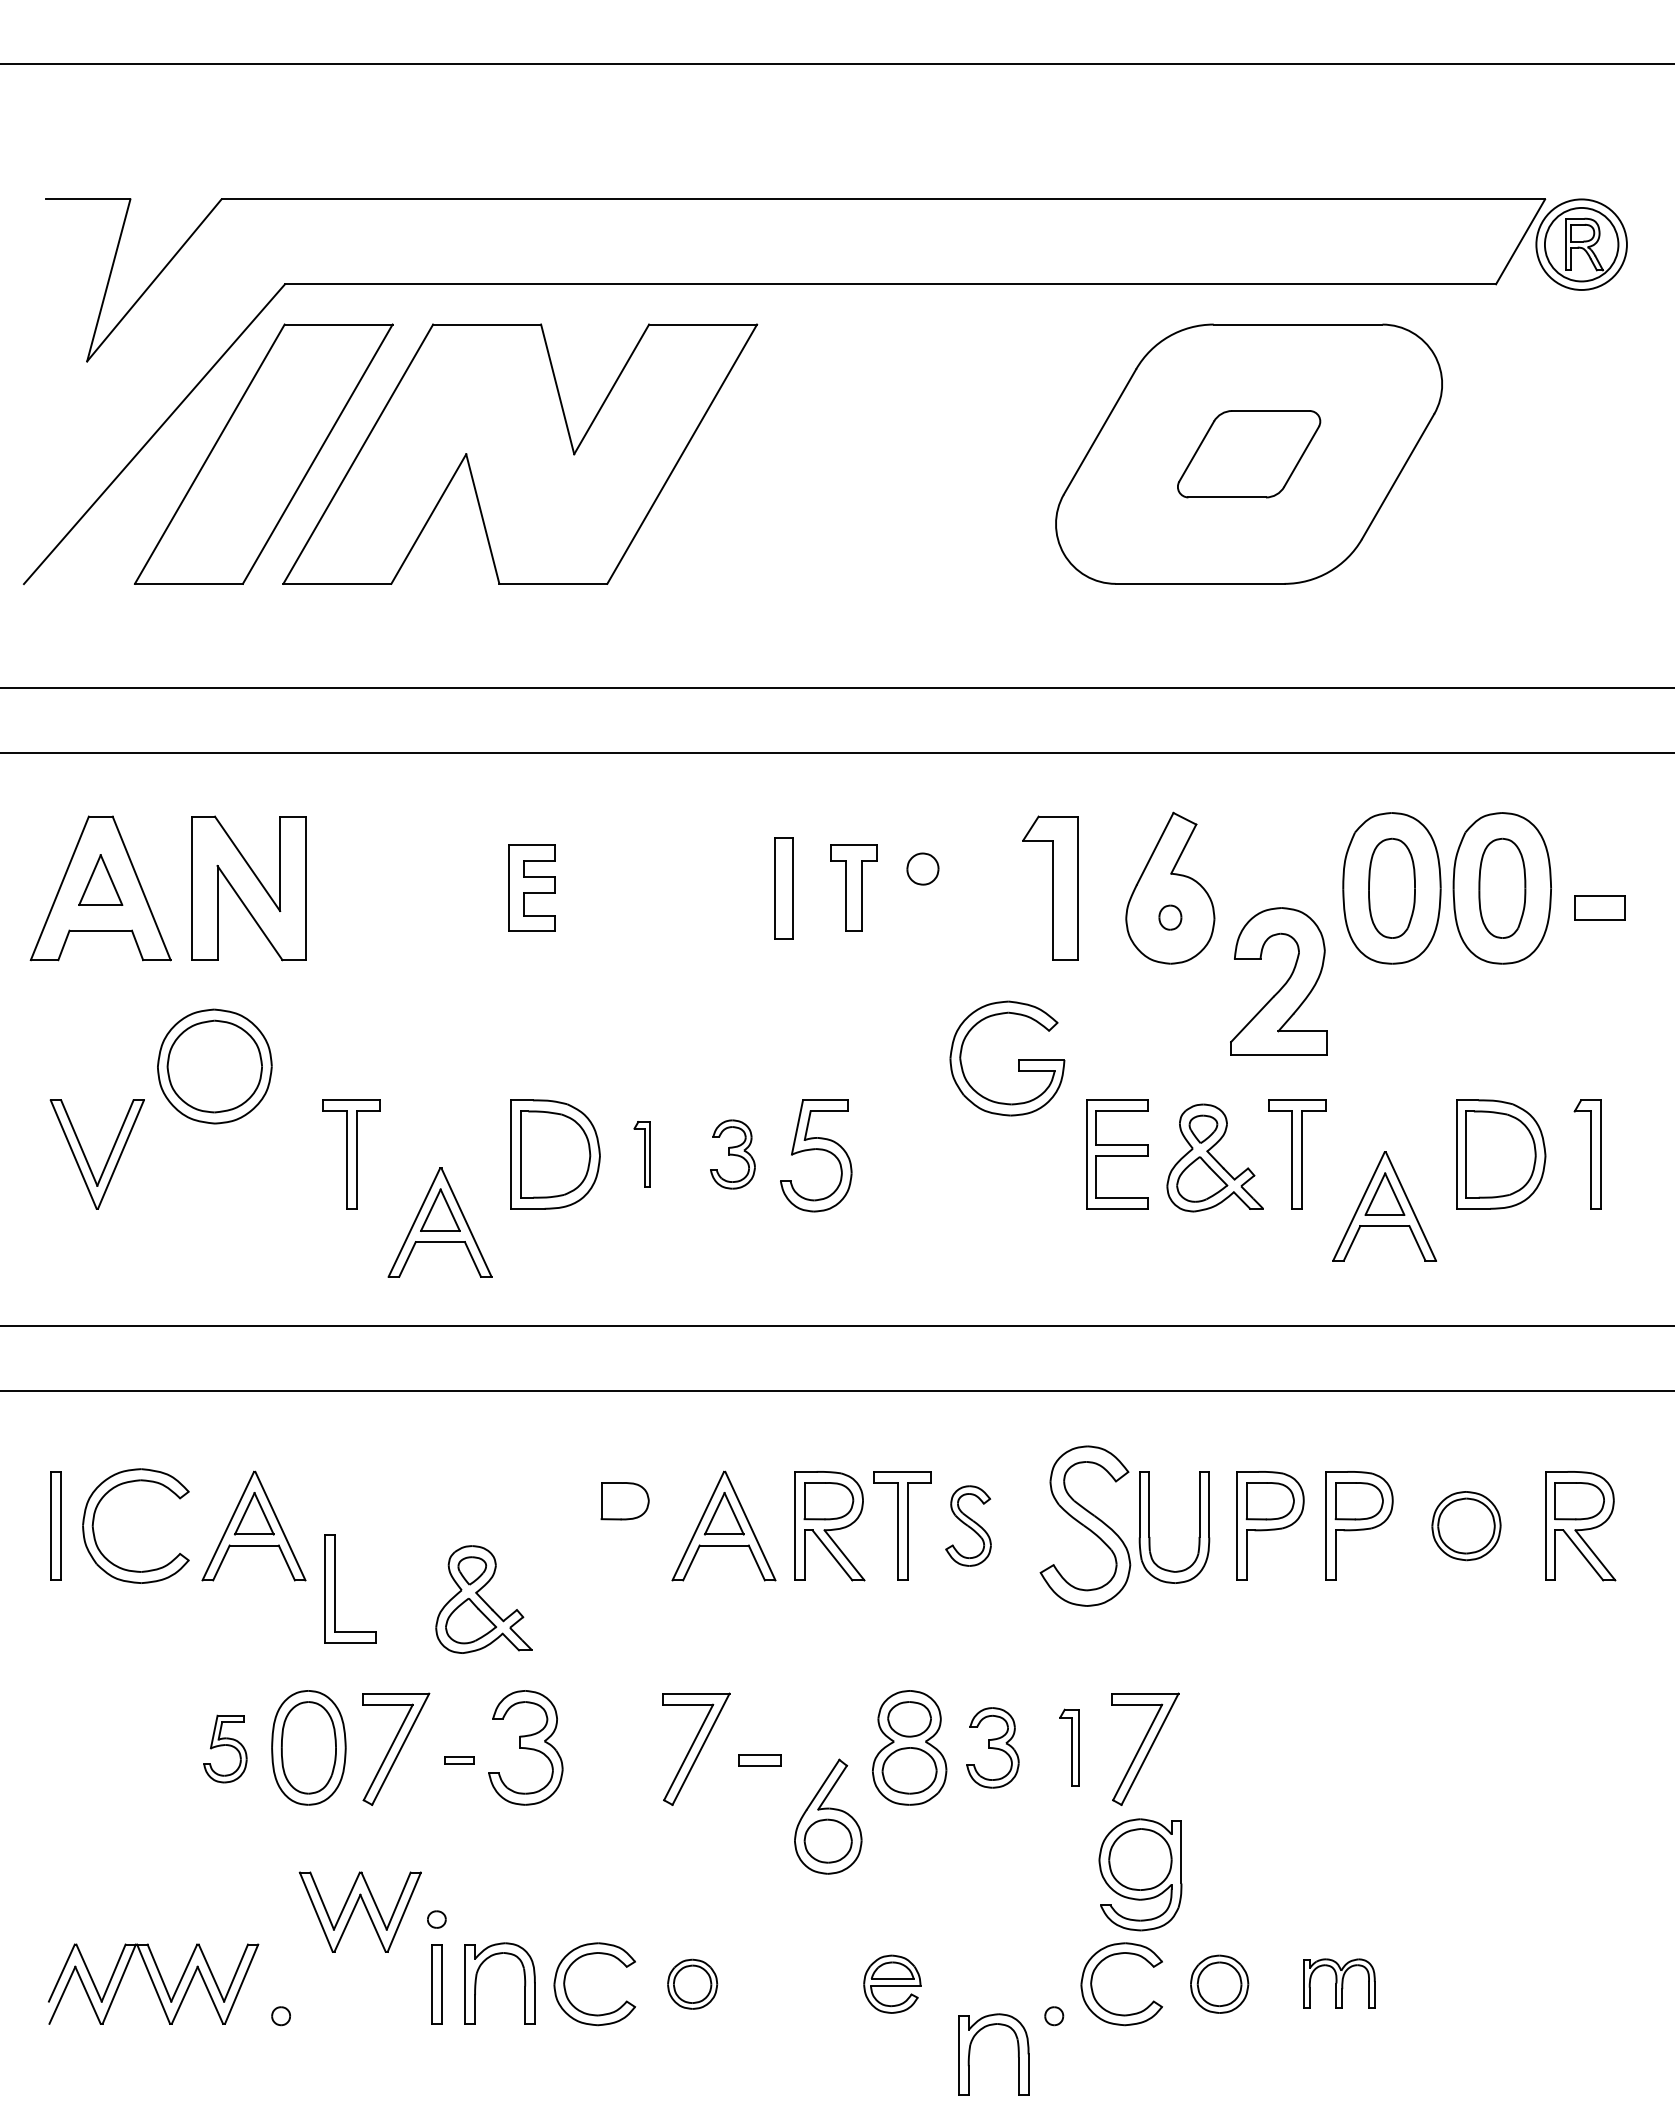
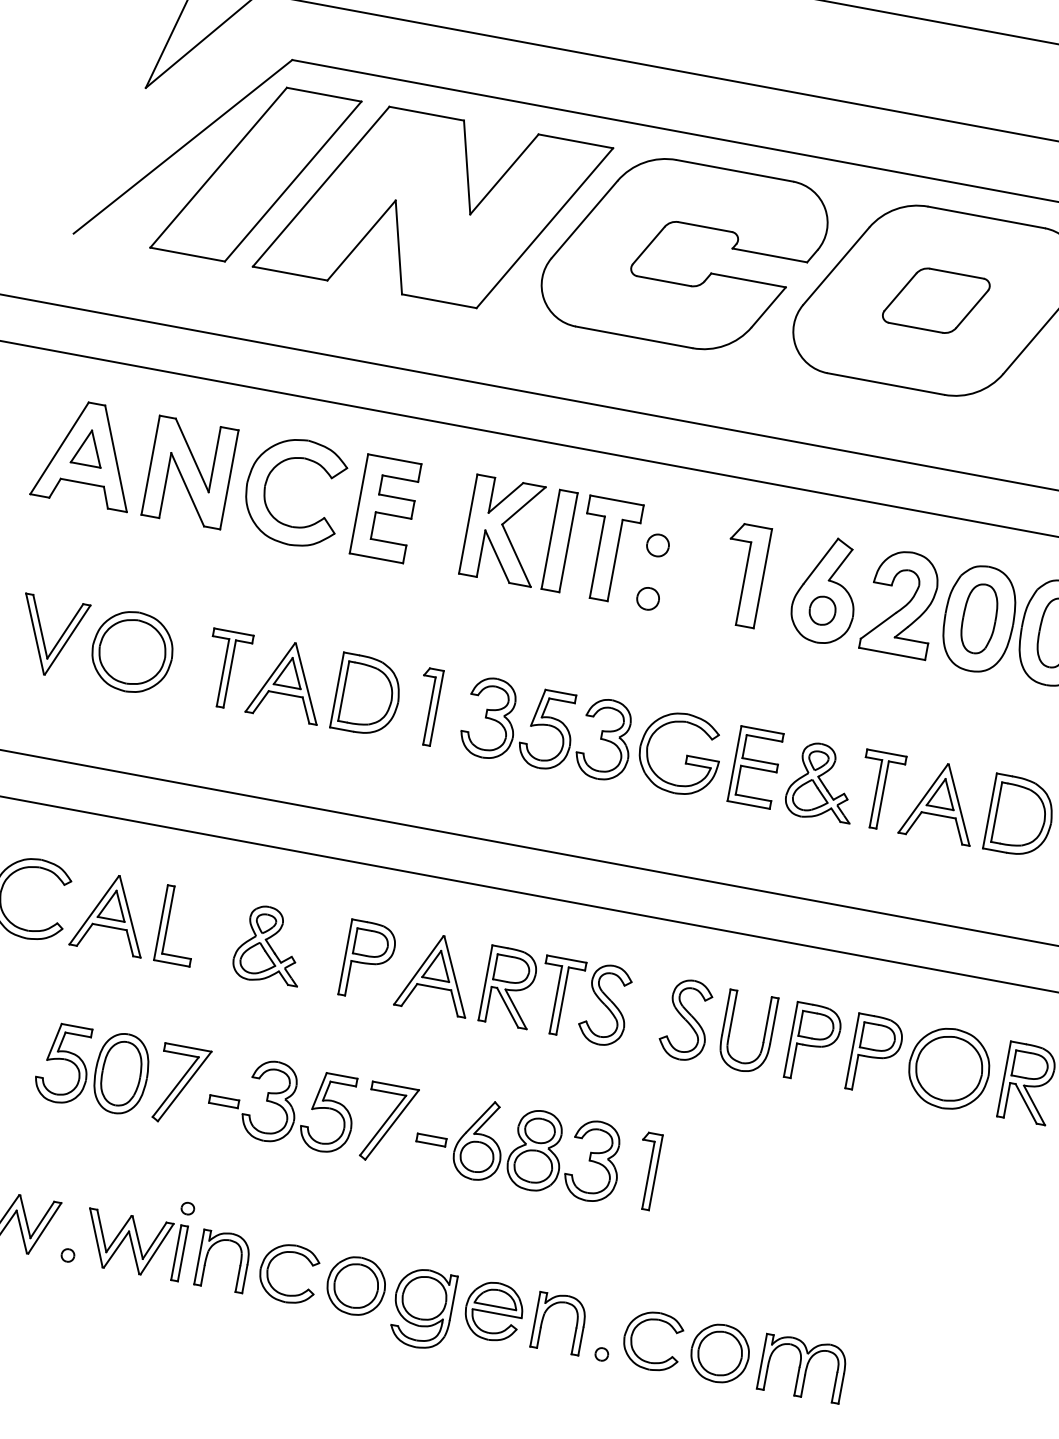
part: (884, 411) -> (690, 224), added
part: (531, 888) -> (385, 508), size x1.67
part: (703, 888) -> (503, 530), added
part: (783, 888) -> (559, 541), size x1.43
part: (853, 888) -> (607, 550), size x1.67
part: (359, 895) -> (265, 491), added
part: (1170, 917) -> (822, 610), size x1.67
part: (922, 945) -> (647, 598), added
part: (1278, 981) -> (901, 603), moved
part: (1018, 1059) -> (687, 755), moved
part: (214, 1066) -> (132, 651), moved
part: (642, 1154) -> (427, 706), size x1.67
part: (732, 1154) -> (489, 718), size x1.67
part: (899, 1154) -> (605, 739), added
part: (1384, 1206) -> (940, 801), moved
part: (439, 1222) -> (287, 680), moved
part: (625, 1525) -> (368, 960), added
part: (968, 1525) -> (605, 1004), size x1.43
part: (1085, 1525) -> (686, 1019), size x0.71
part: (1466, 1525) -> (949, 1068), size x1.67
part: (335, 1588) -> (168, 923), moved
part: (483, 1599) -> (270, 945), moved
part: (992, 1747) -> (593, 1160), size x1.43
part: (1069, 1747) -> (646, 1170), size x1.43
part: (225, 1748) -> (63, 1063), size x1.67
part: (609, 1748) -> (329, 1112), added
part: (1145, 1748) -> (699, 1181), removed
part: (459, 1760) -> (223, 1101), size x1.43
part: (828, 1816) -> (480, 1139), moved
part: (1140, 1874) -> (422, 1308), moved
part: (359, 1911) -> (126, 1242), moved
part: (1339, 1983) -> (803, 1368), size x1.67
part: (692, 1984) -> (356, 1286), size x1.67
part: (892, 1984) -> (494, 1311), size x1.43
part: (1219, 1984) -> (720, 1353), size x1.43
part: (970, 2053) -> (543, 1319), moved

